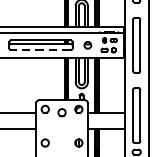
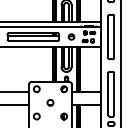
line: (39, 49) -> (32, 40), dashed -> solid
part: (62, 112) -> (50, 102), moved

